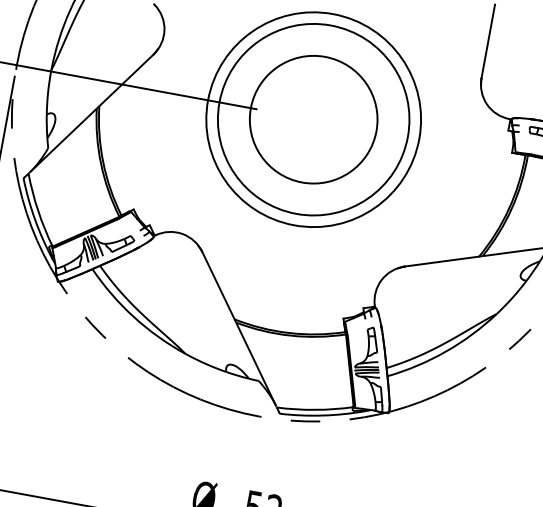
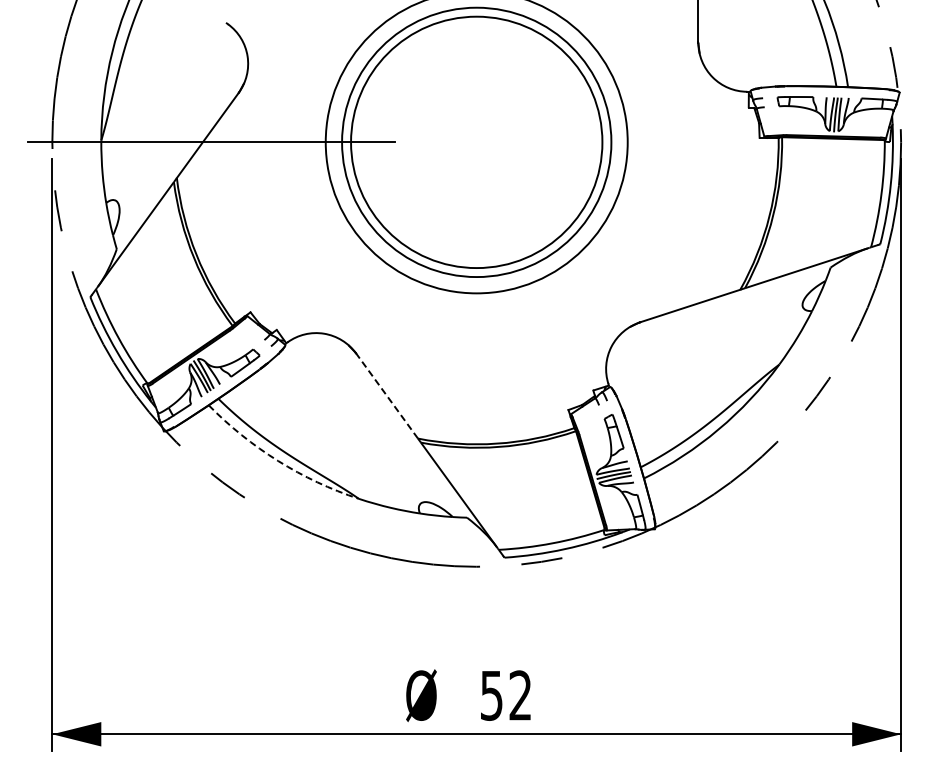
circle: (313, 119) -> (476, 142), size x1.4
line: (218, 285) -> (387, 396), solid -> dashed
arc: (134, 317) -> (278, 461), solid -> dashed

